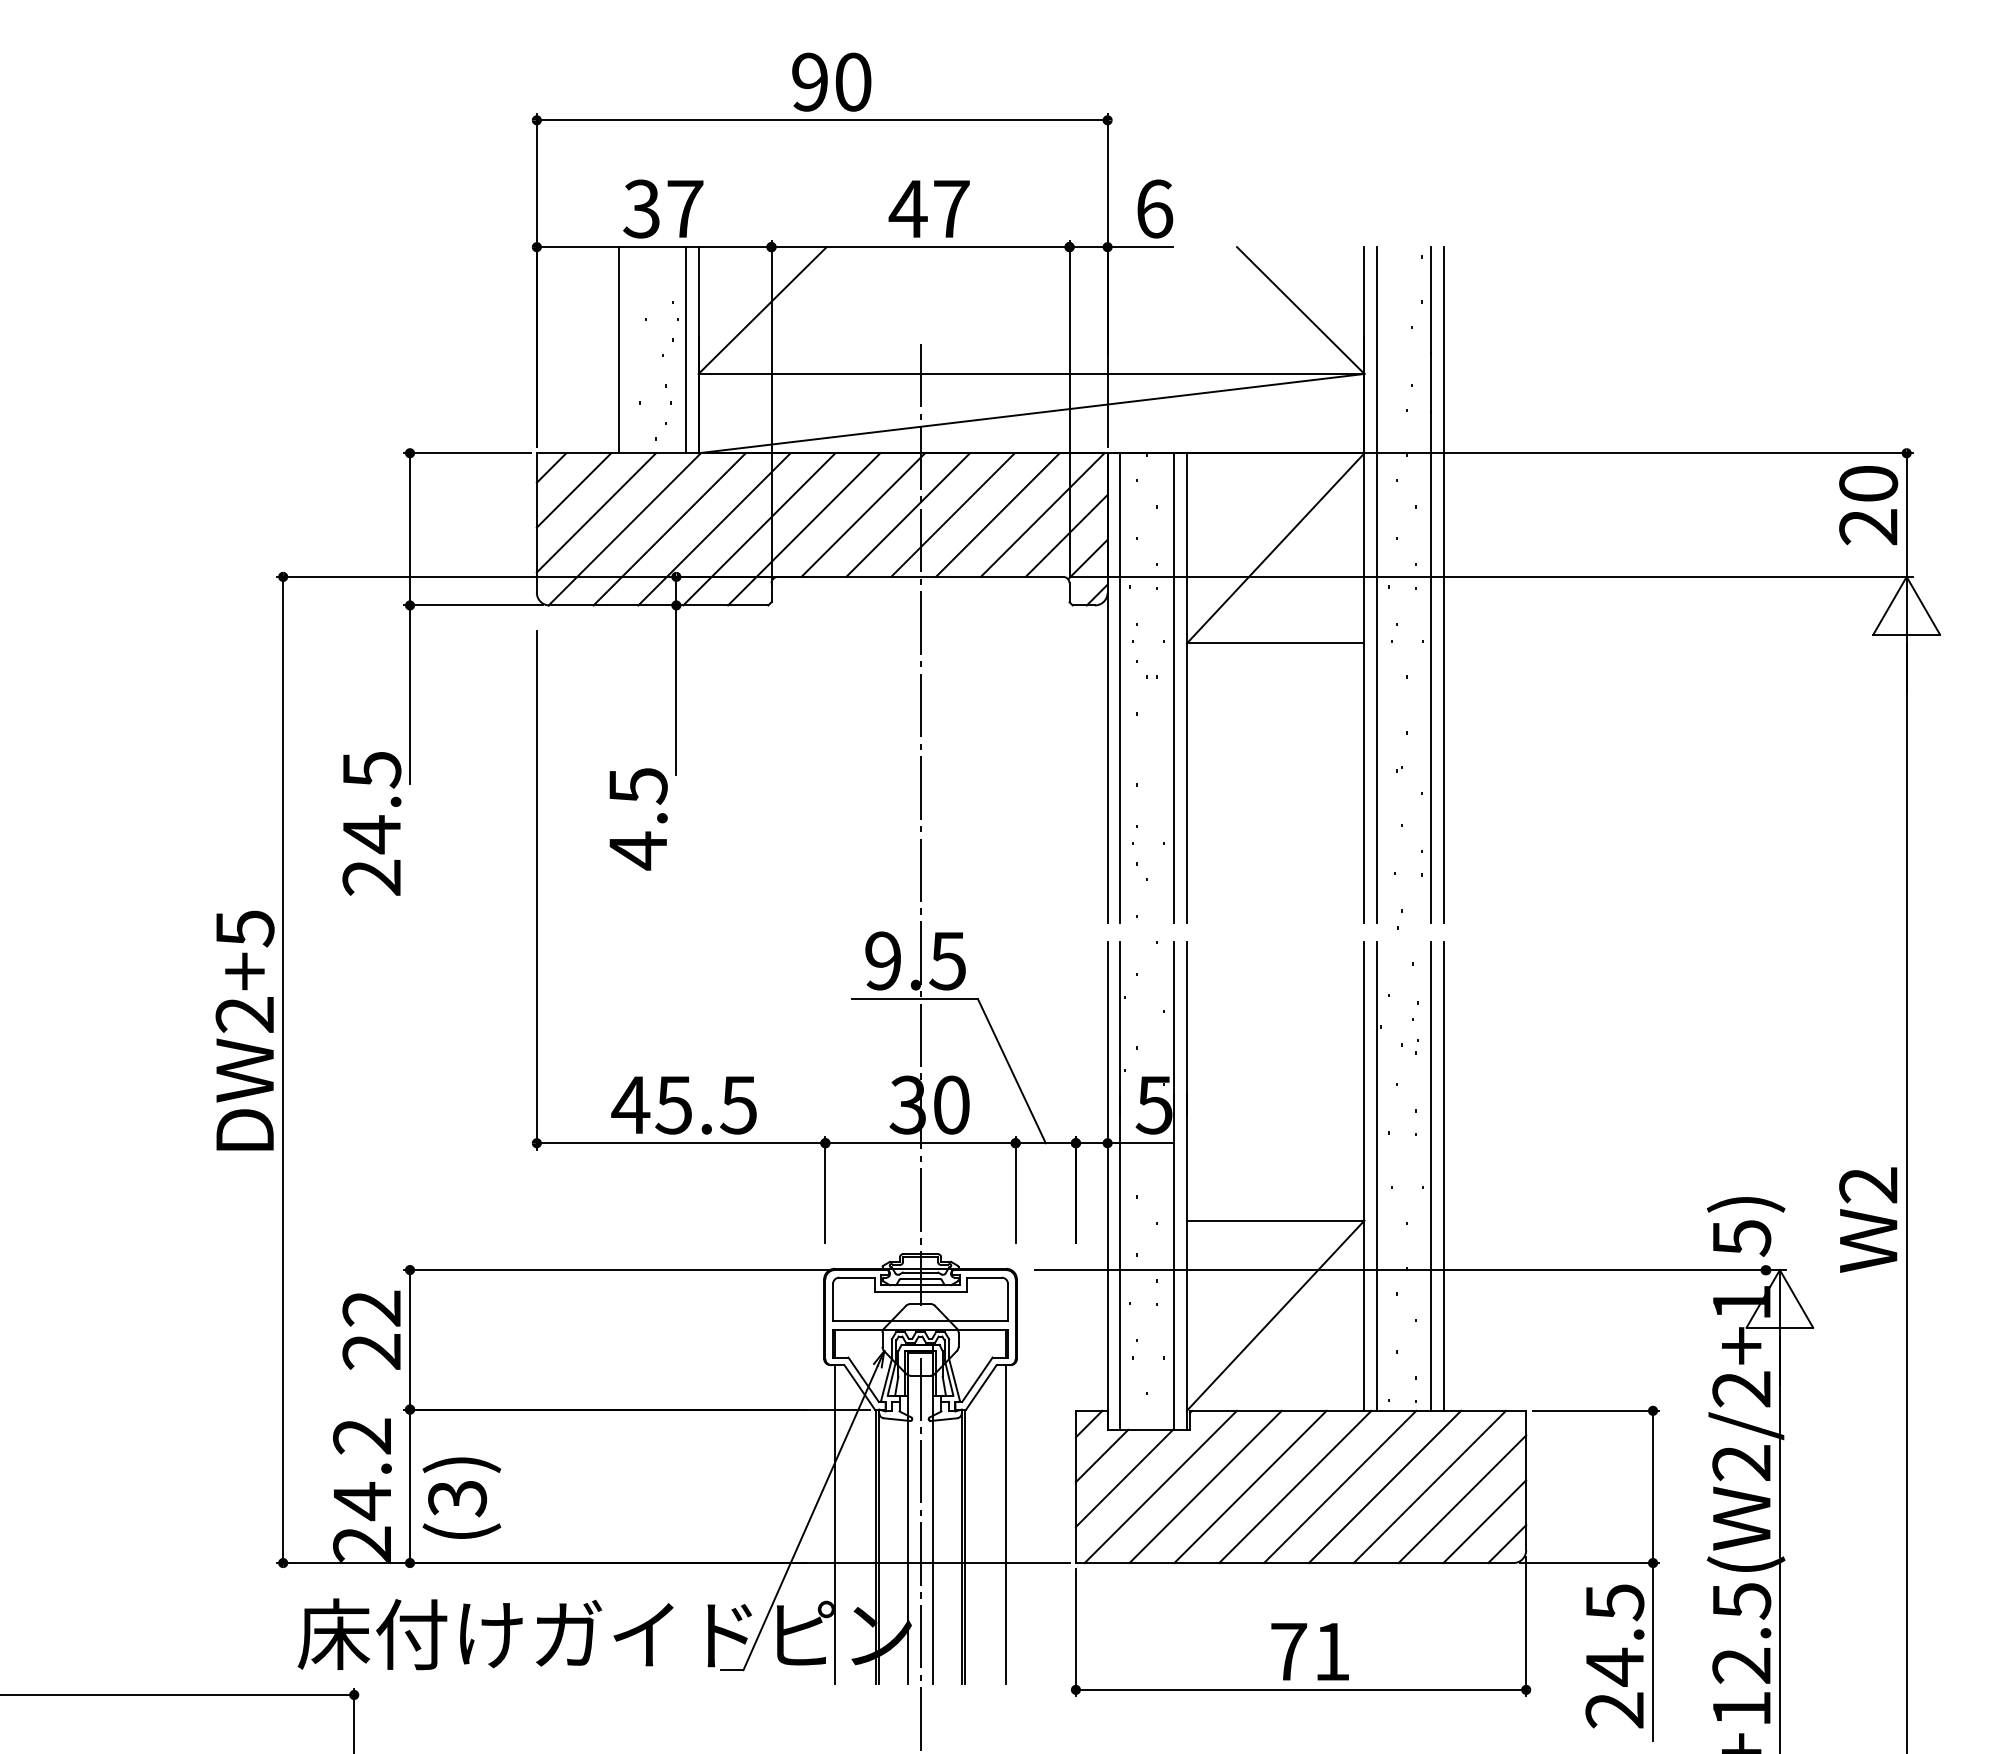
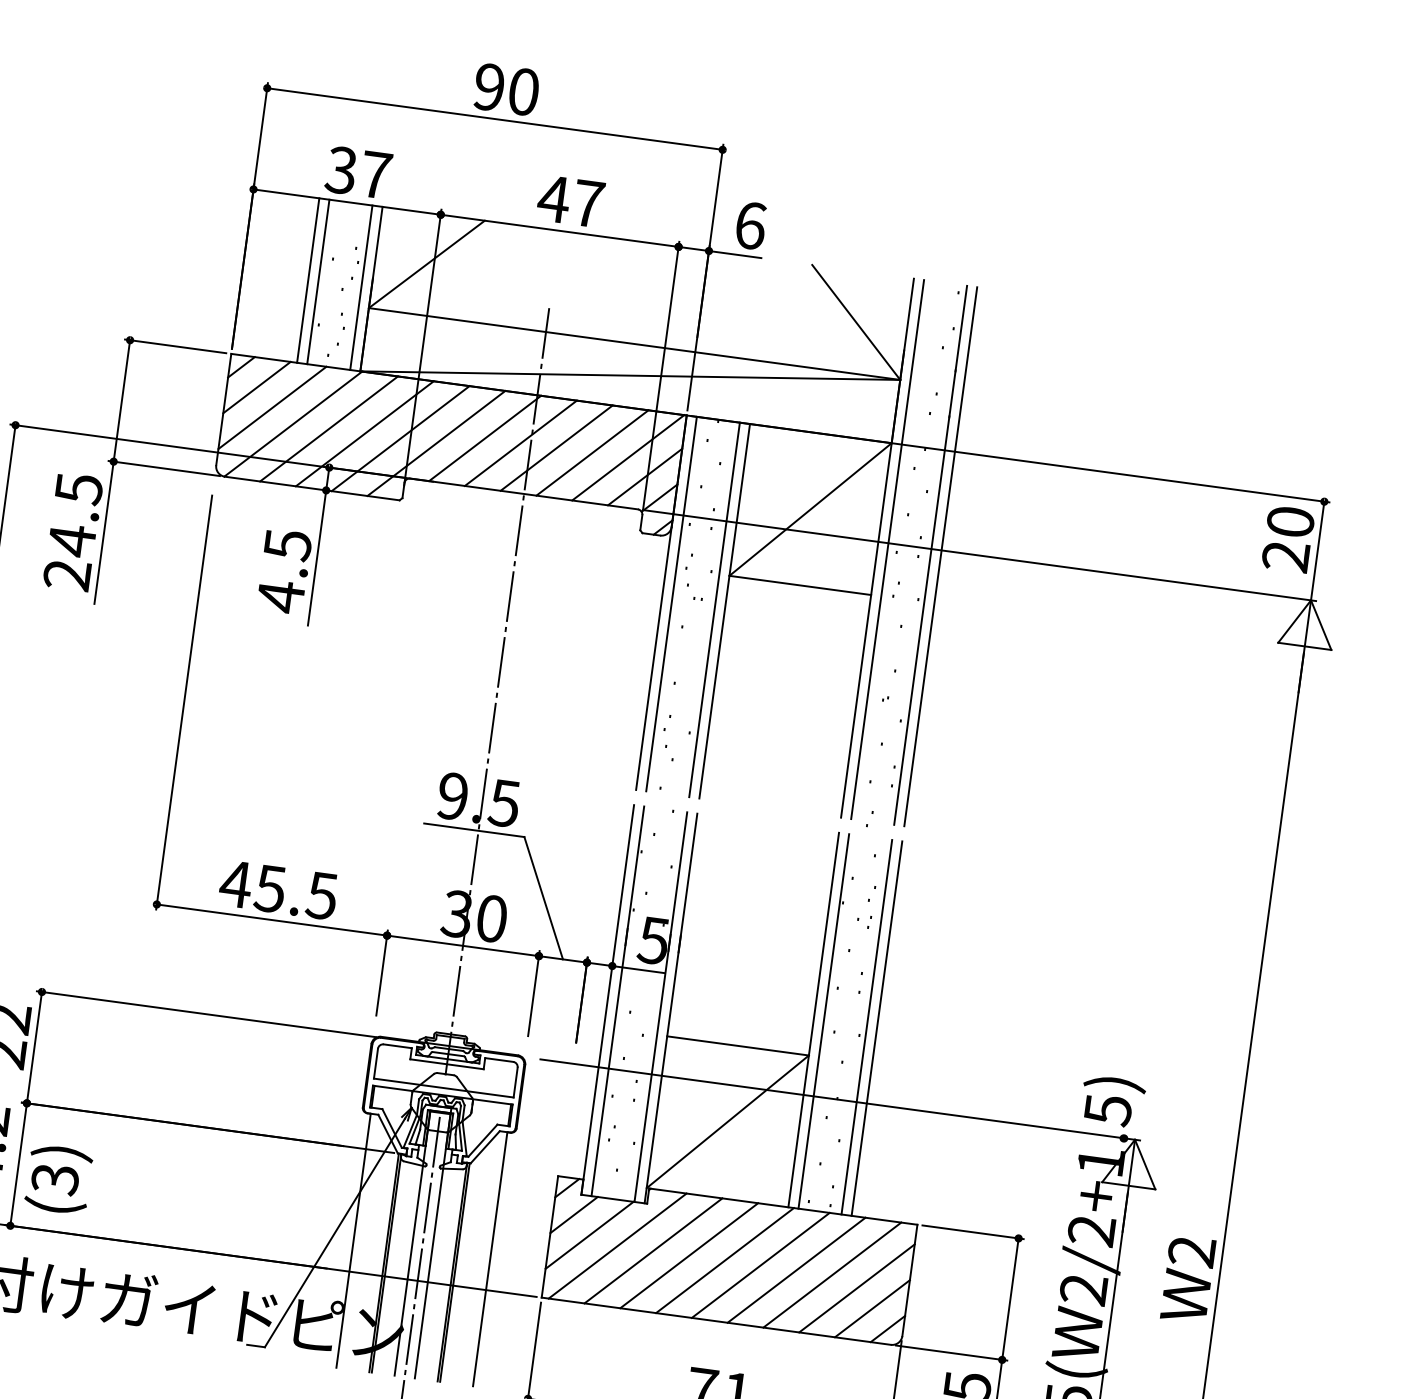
line: (631, 350) -> (317, 282), added
text: (638, 819) -> (284, 571), moved
text: (371, 823) -> (72, 531), moved
text: (1868, 1219) -> (1188, 1278), moved

